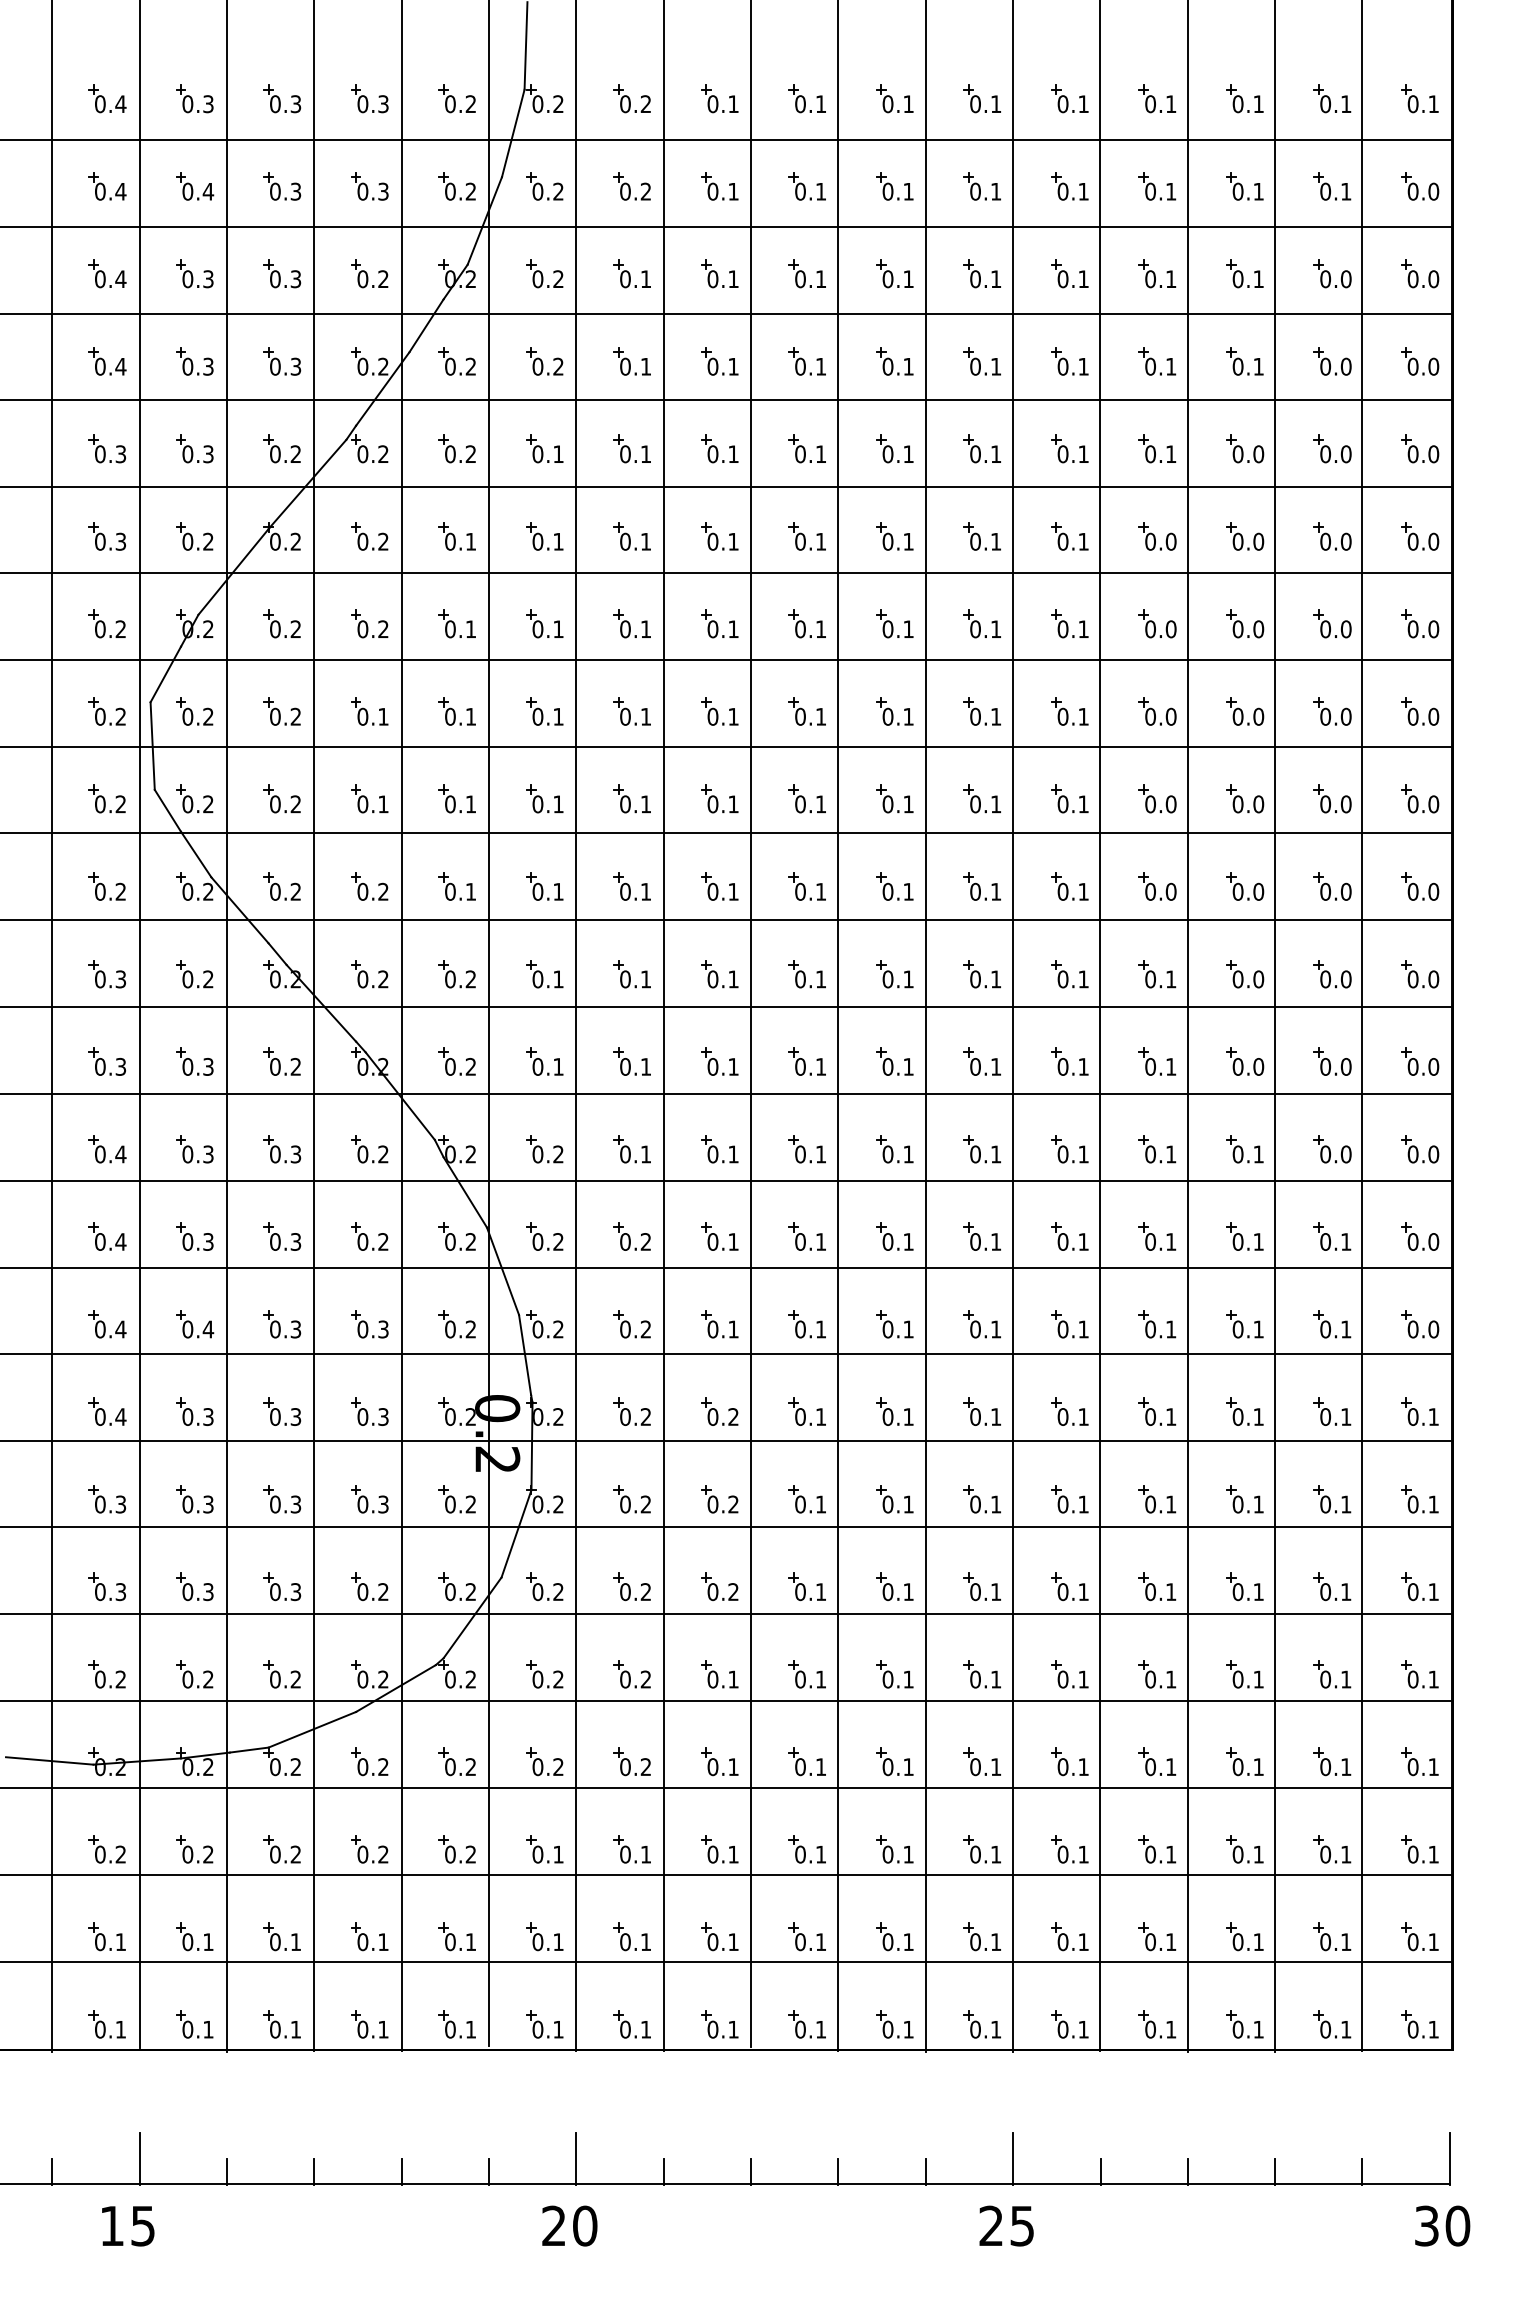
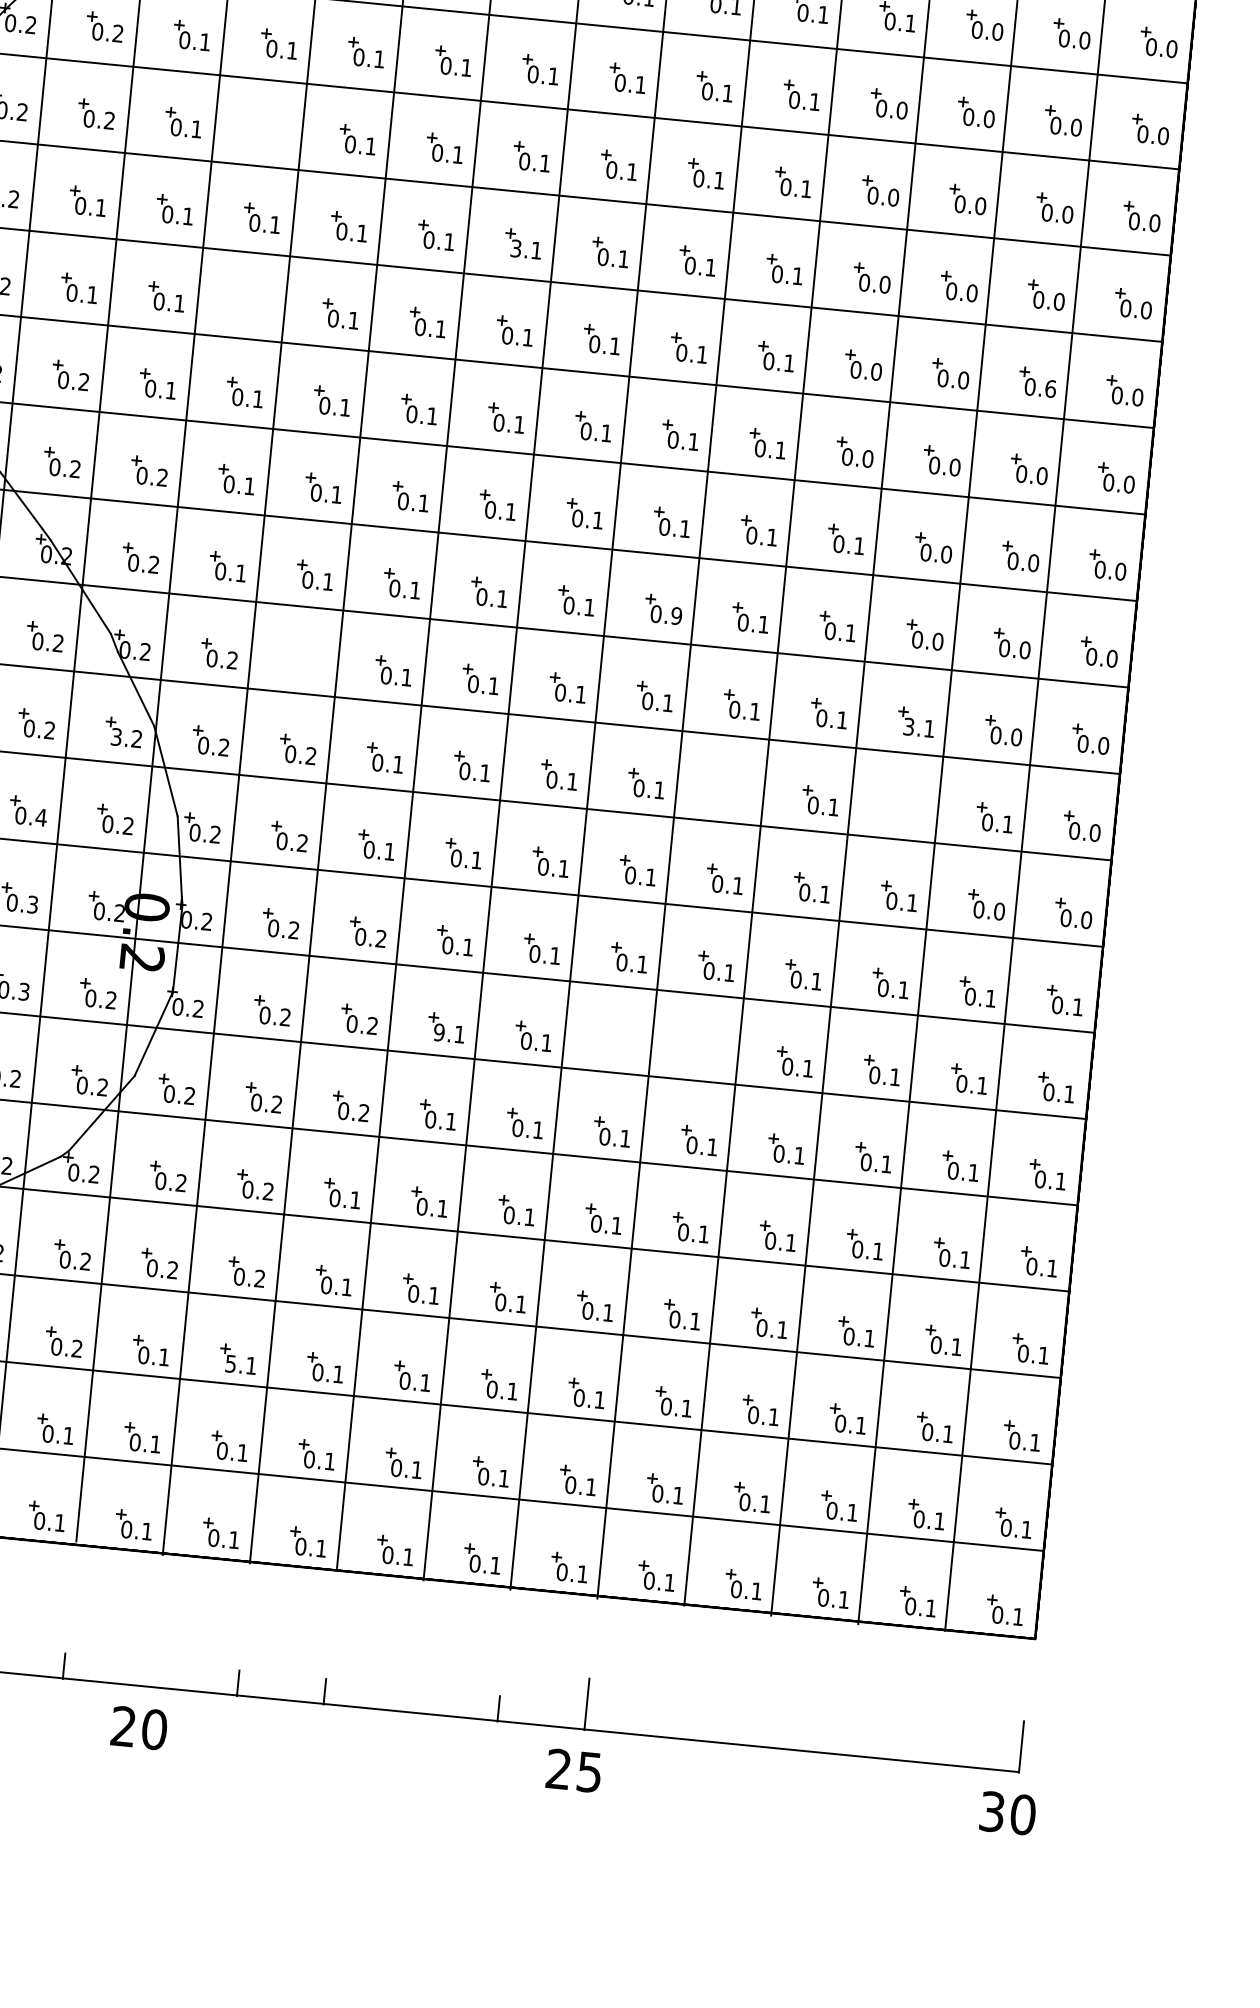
part: (544, 623) -> (270, 130), removed
text: (800, 716) -> (516, 248), 0.1 -> 3.1
part: (544, 798) -> (253, 304), removed
text: (1346, 803) -> (1051, 388), 0.0 -> 0.6
text: (995, 1066) -> (676, 615), 0.1 -> 0.9
part: (631, 1149) -> (305, 662), removed
text: (1237, 1154) -> (908, 726), 0.1 -> 3.1
part: (1069, 1236) -> (733, 792), removed
part: (1244, 1236) -> (907, 809), removed
text: (450, 1241) -> (116, 736), 0.2 -> 3.2
text: (383, 1329) -> (41, 817), 0.3 -> 0.4
text: (1345, 1329) -> (998, 911), 0.1 -> 0.0
part: (981, 1499) -> (619, 1045), removed
part: (1069, 1499) -> (707, 1053), removed
text: (800, 1504) -> (439, 1032), 0.1 -> 9.1
text: (625, 1854) -> (230, 1363), 0.1 -> 5.1
line: (576, 2158) -> (152, 1661), removed
line: (838, 2171) -> (412, 1700), removed
line: (1100, 2171) -> (672, 1725), removed
line: (1187, 2171) -> (759, 1734), removed
line: (1275, 2171) -> (846, 1742), removed
line: (1362, 2171) -> (933, 1751), removed

